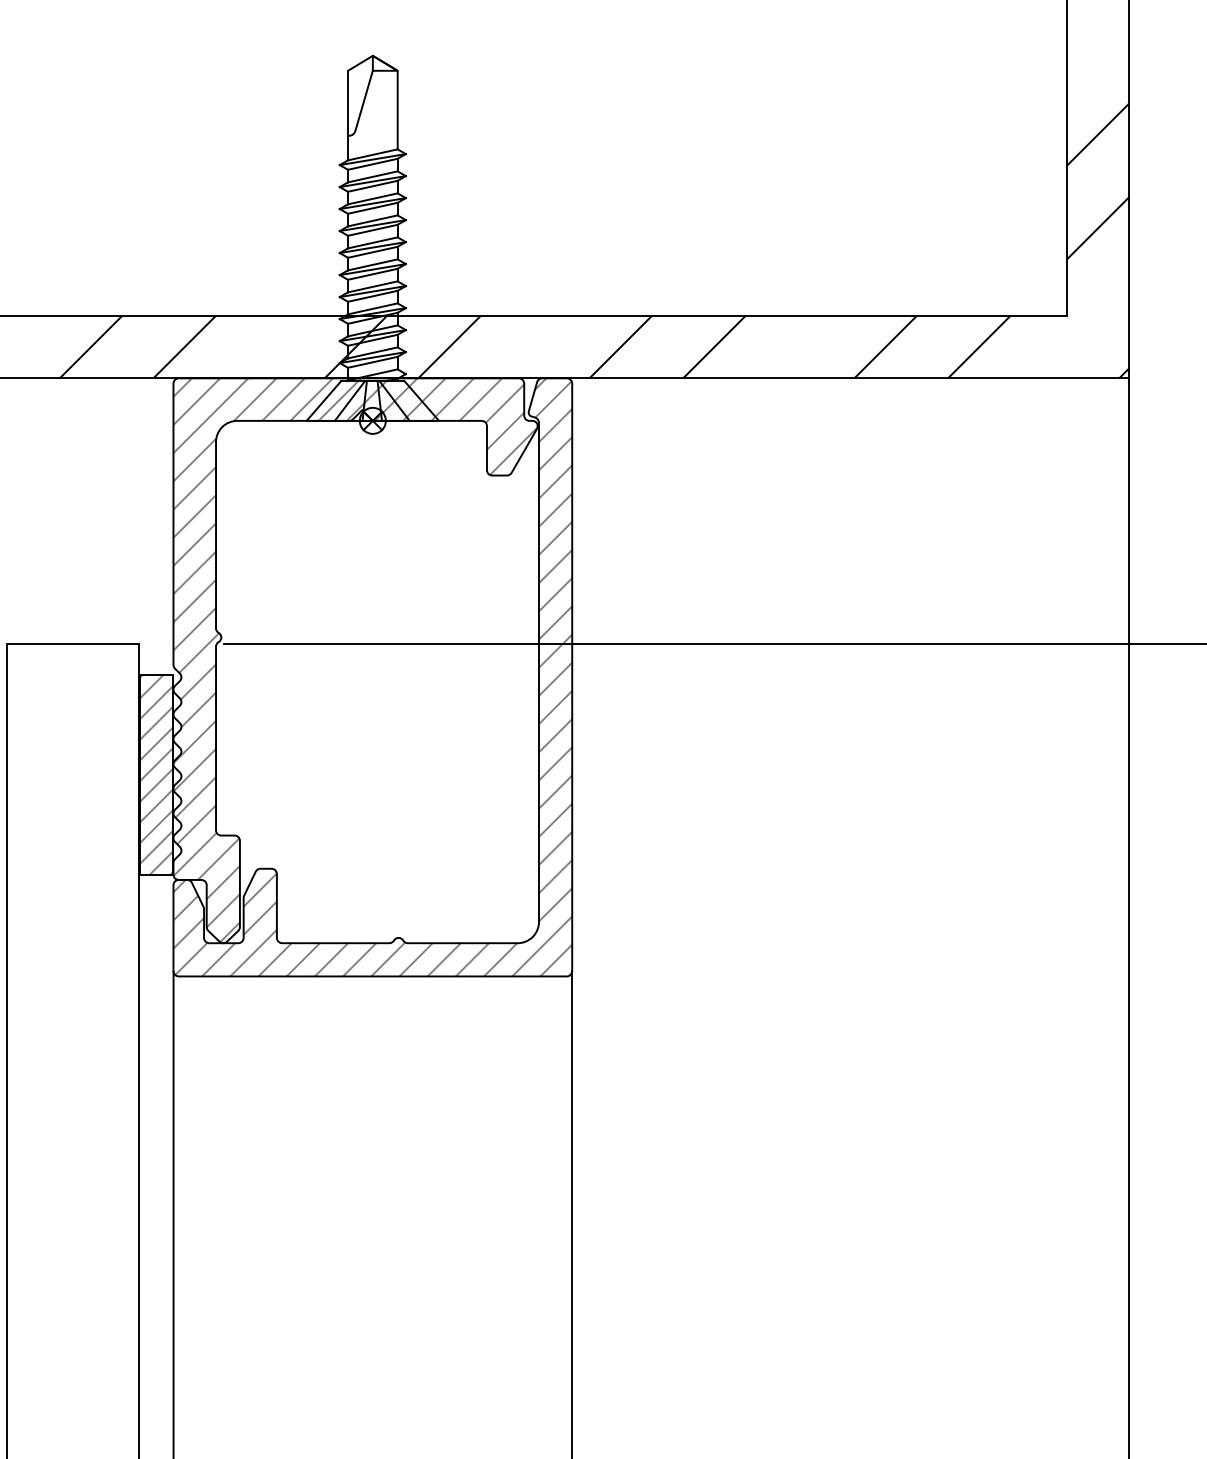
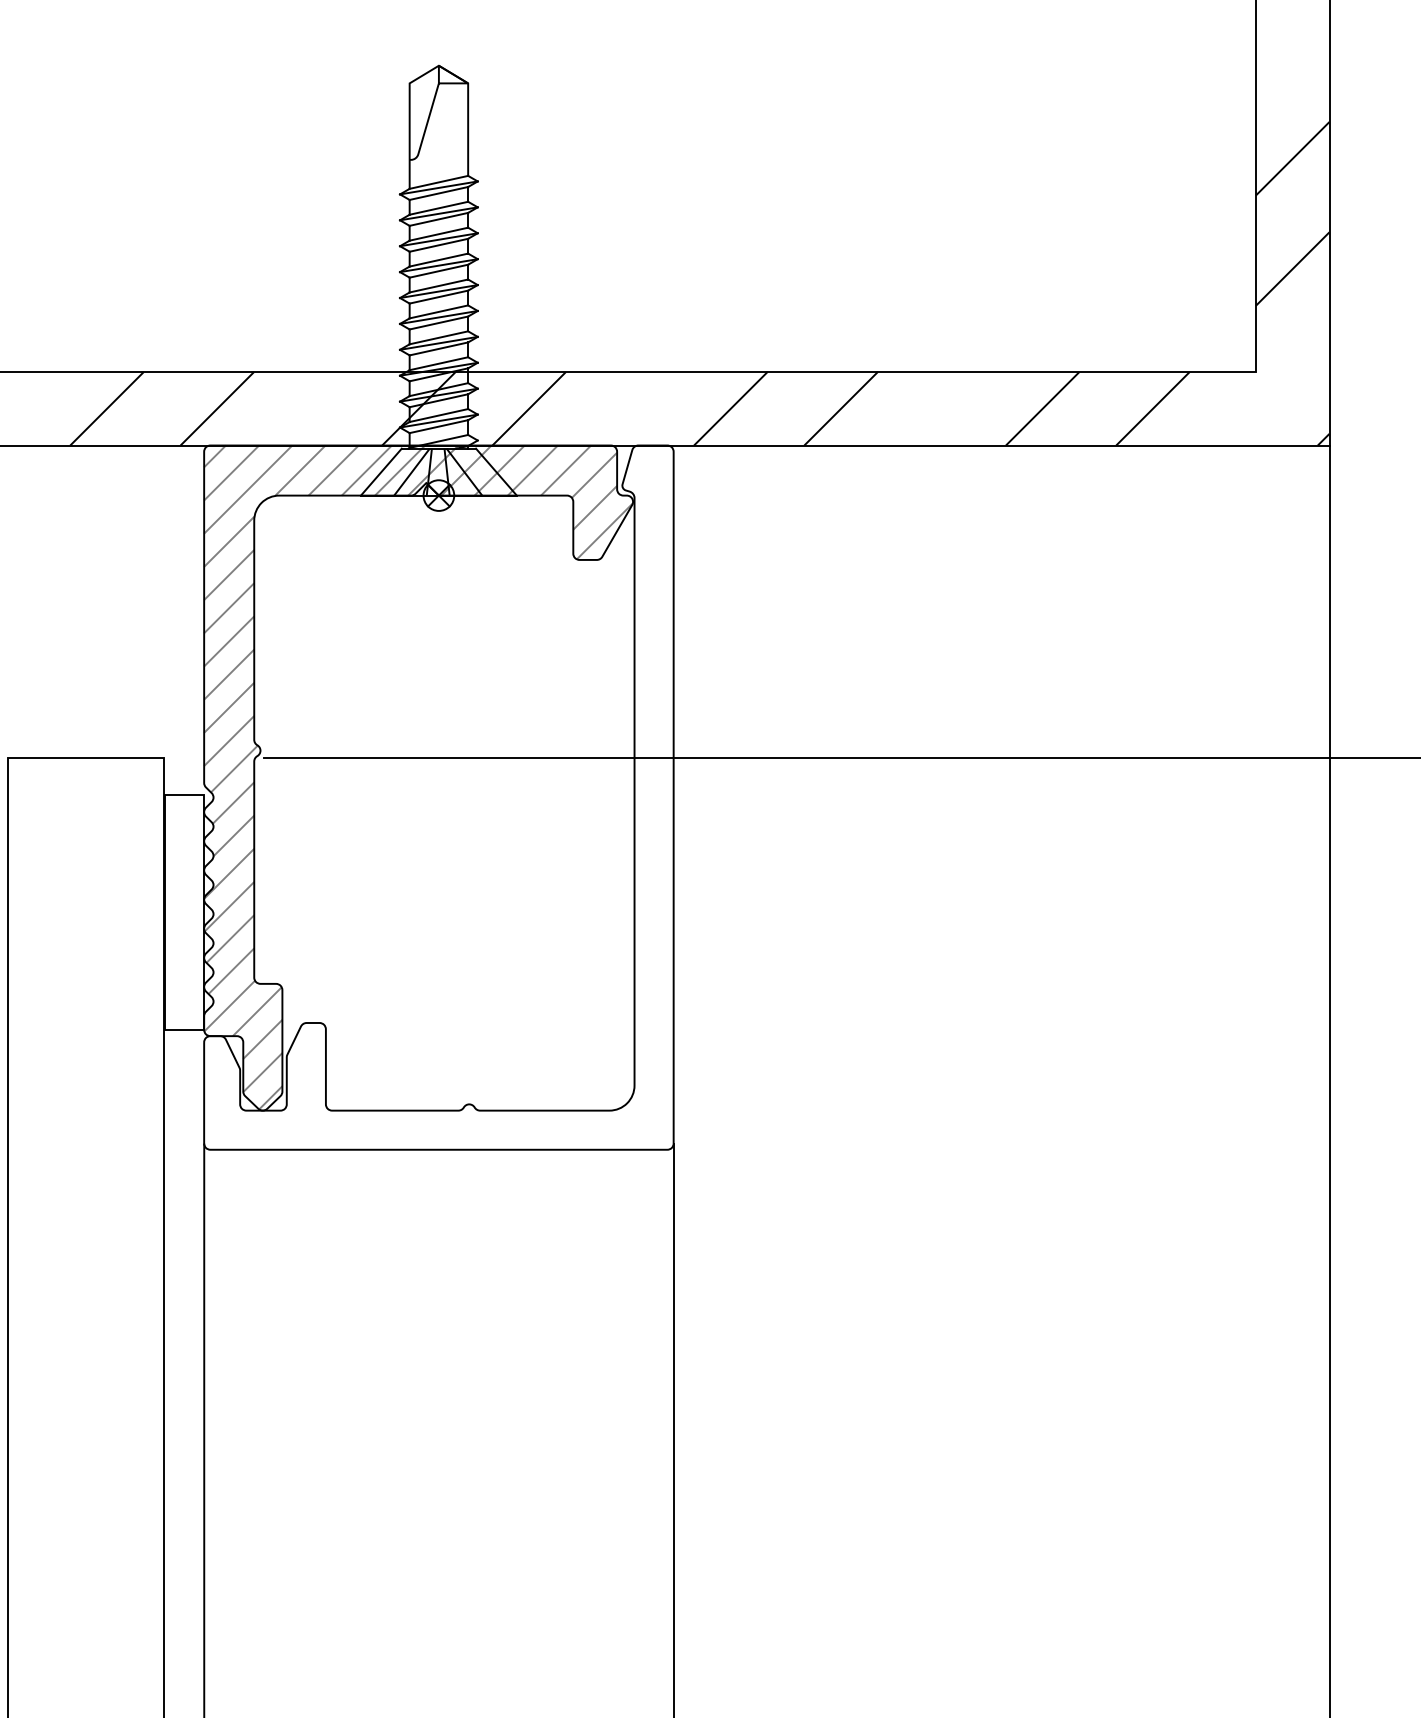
hatch: (372, 677) -> (438, 797), removed
hatch: (156, 774) -> (184, 911), removed

